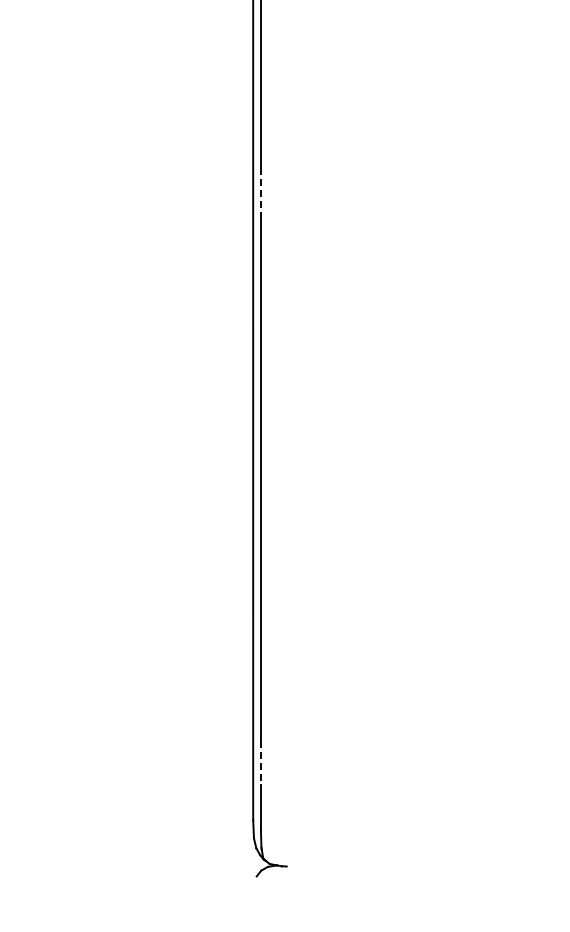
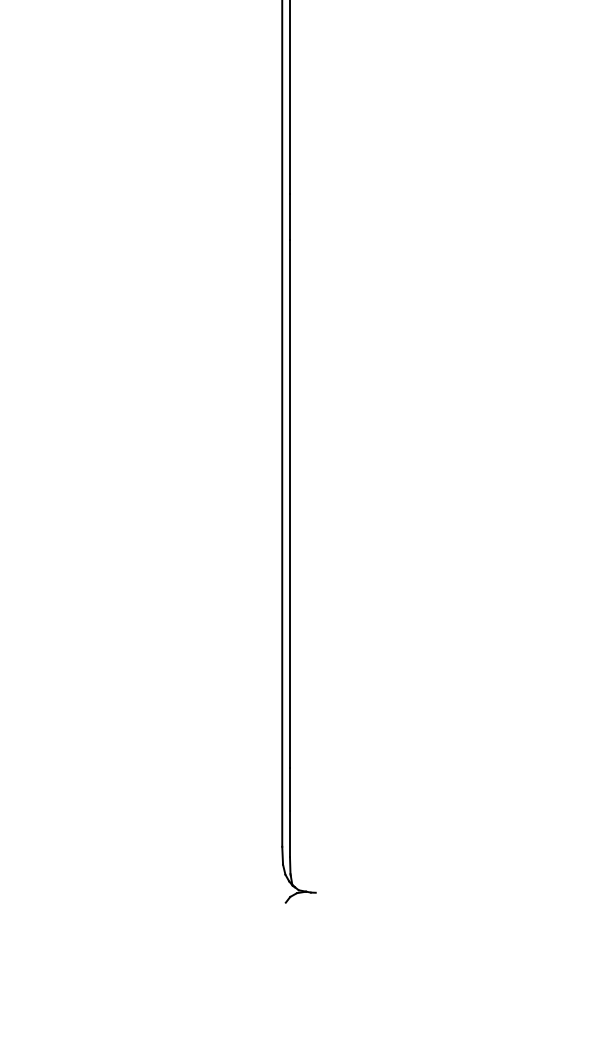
line: (260, 191) -> (289, 217), dashed -> solid
line: (260, 763) -> (289, 789), dashed -> solid

